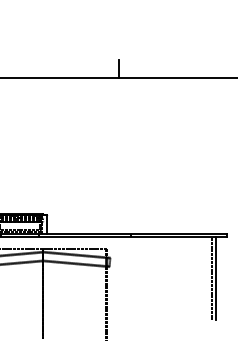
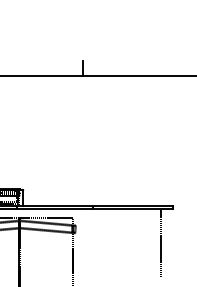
line: (215, 278) -> (163, 242), removed

